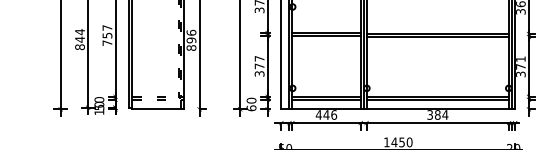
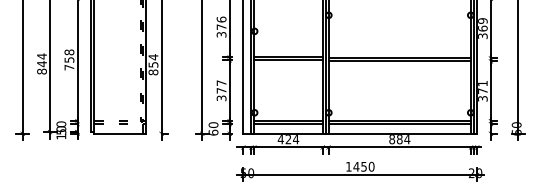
text: (107, 28) -> (69, 52), 757 -> 758
text: (191, 36) -> (153, 60), 896 -> 854
text: (330, 115) -> (292, 139), 446 -> 424
text: (430, 115) -> (392, 139), 384 -> 884

